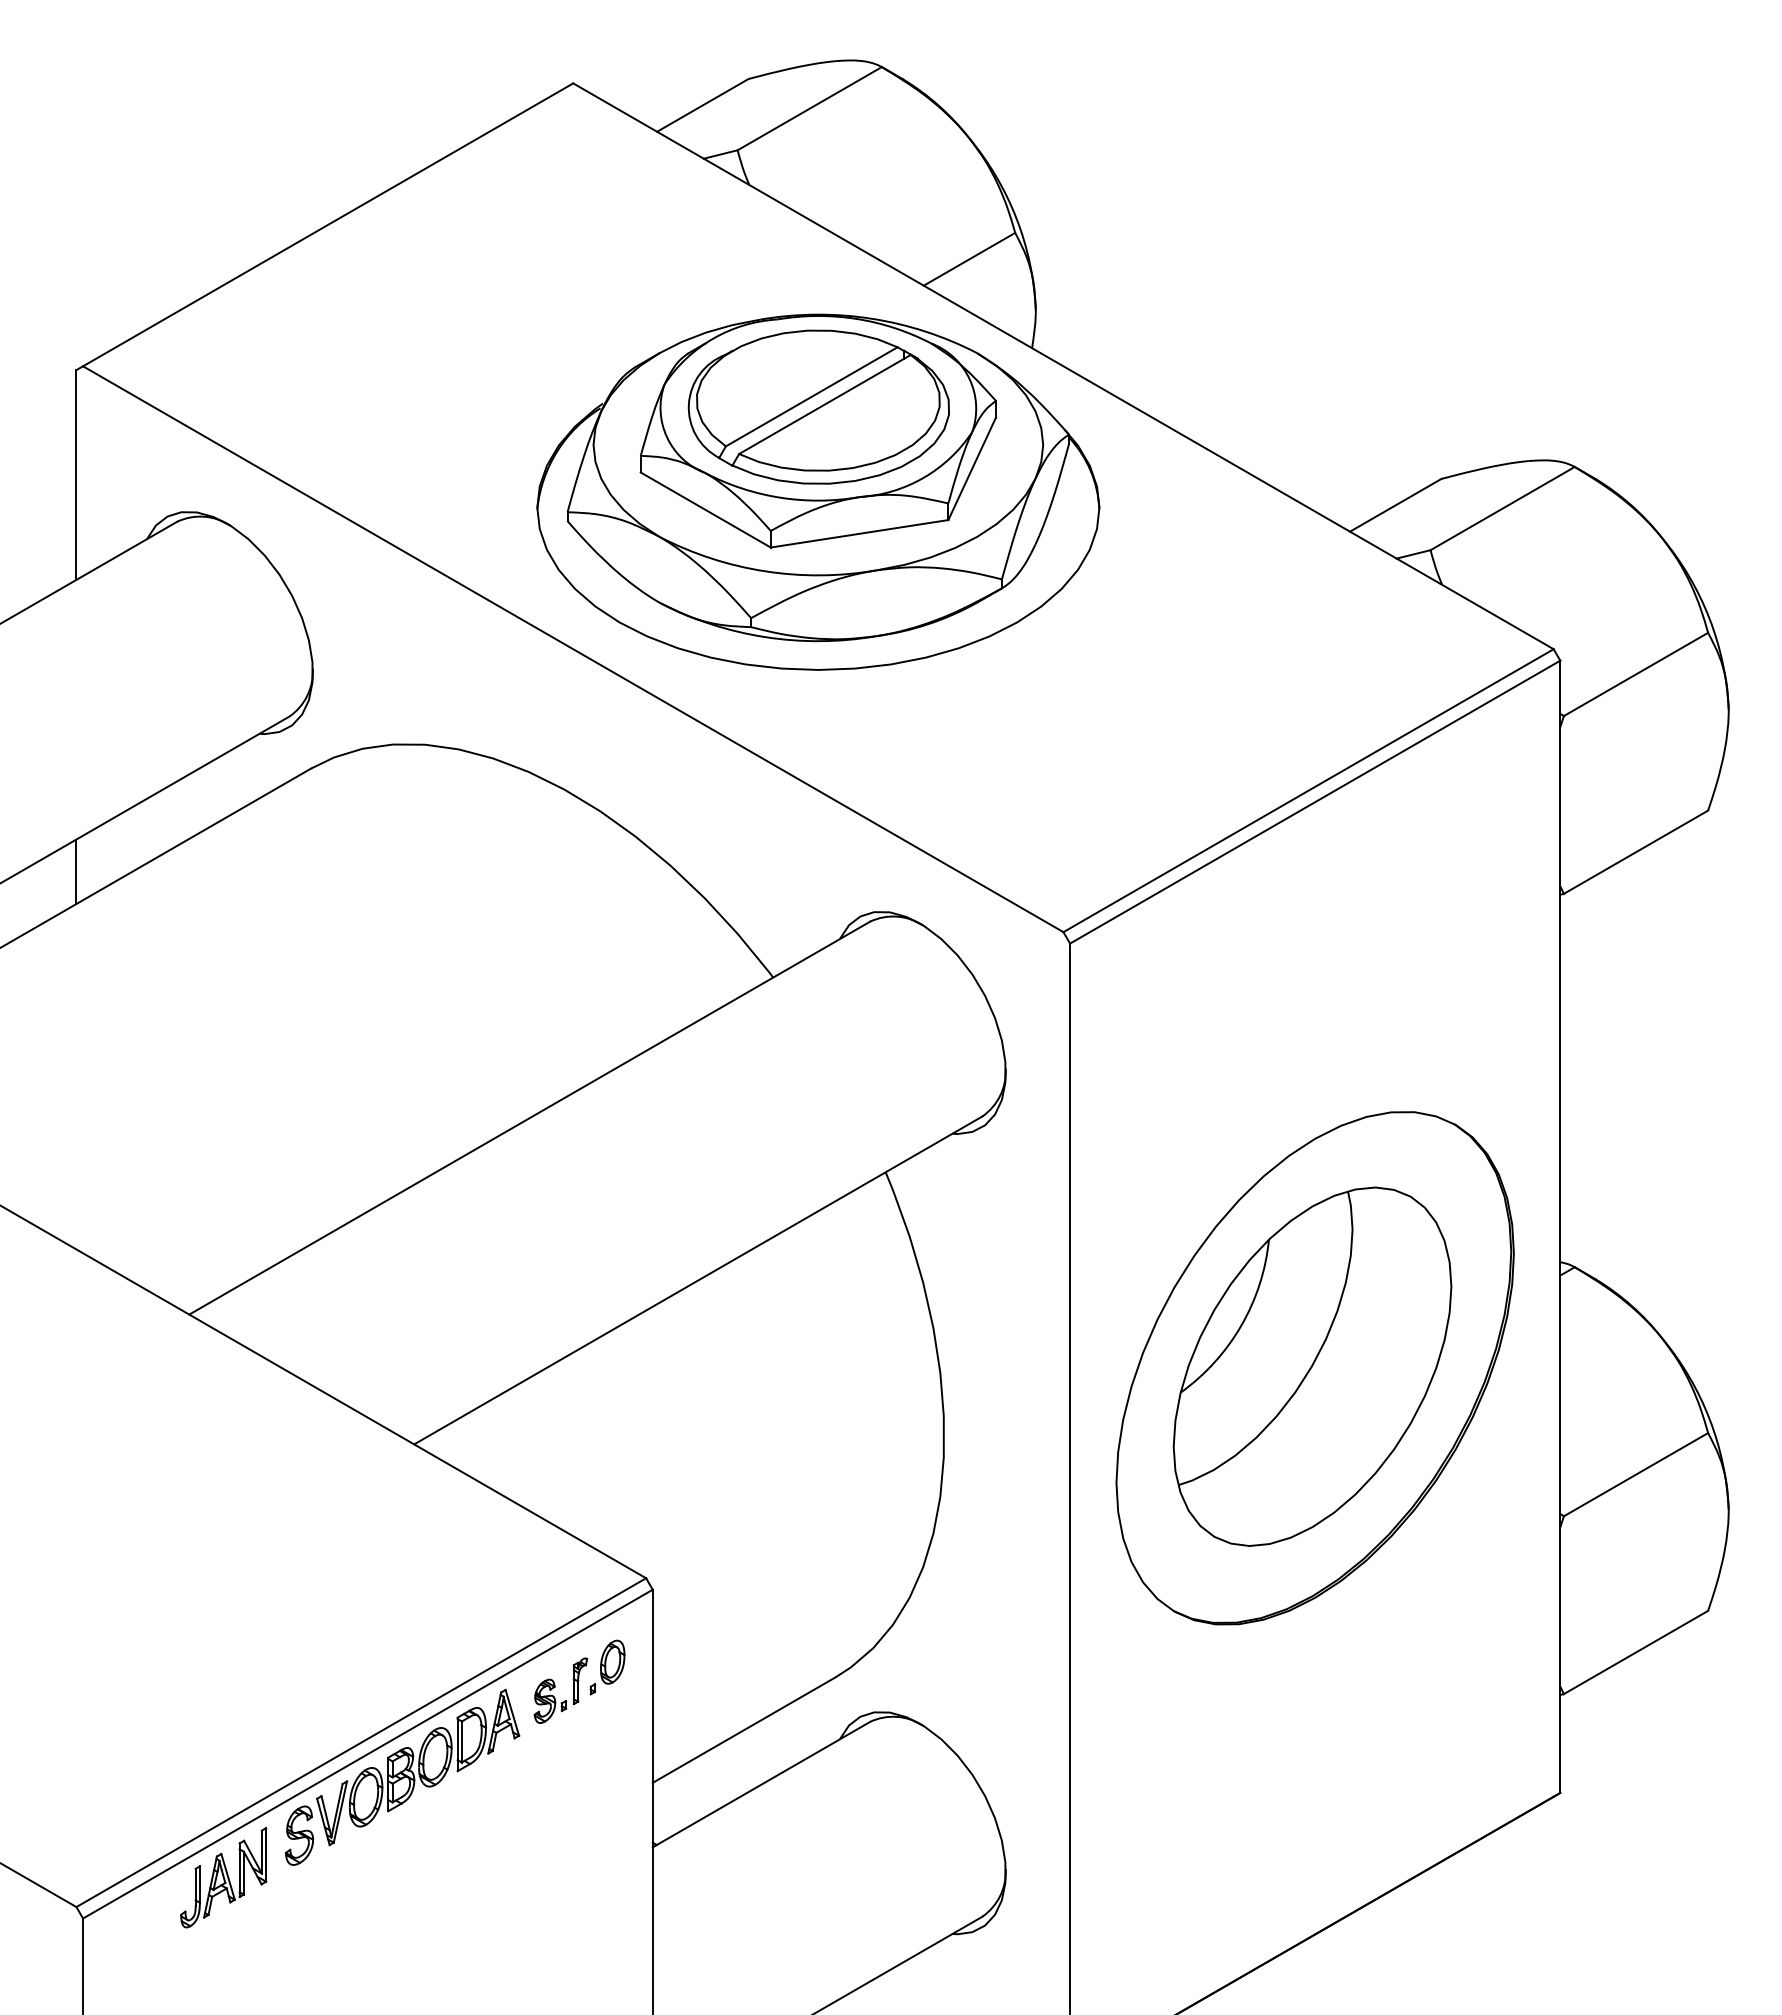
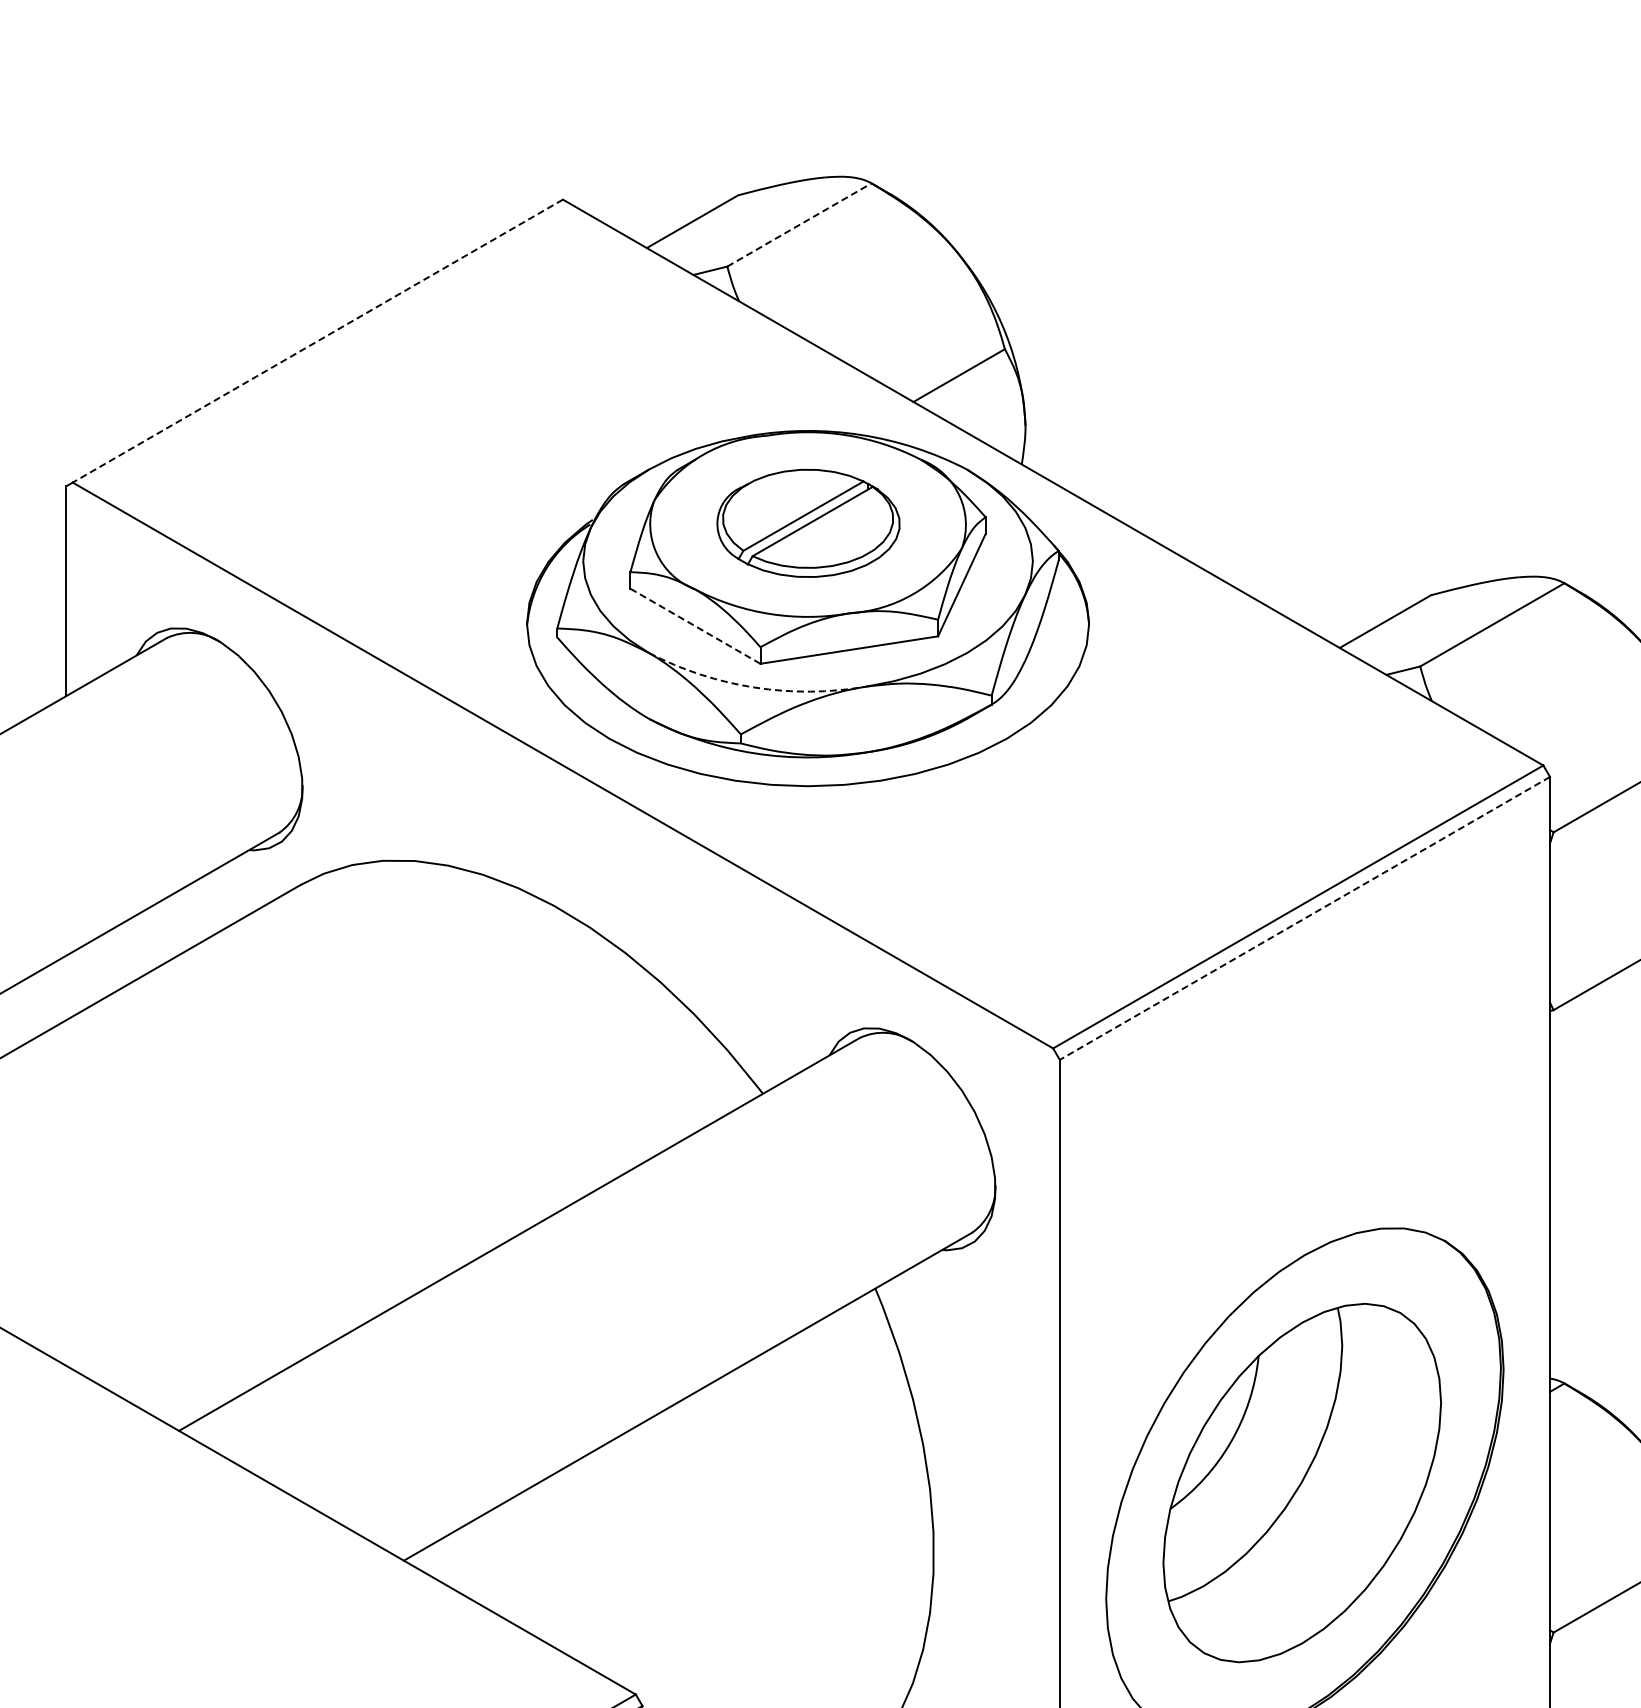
line: (810, 108) -> (800, 224), solid -> dashed
line: (328, 224) -> (318, 340), solid -> dashed
part: (818, 406) -> (808, 522), size x0.7
line: (706, 510) -> (696, 626), solid -> dashed
arc: (765, 571) -> (755, 687), solid -> dashed
line: (1315, 802) -> (1305, 918), solid -> dashed
line: (76, 871) -> (66, 987), removed

